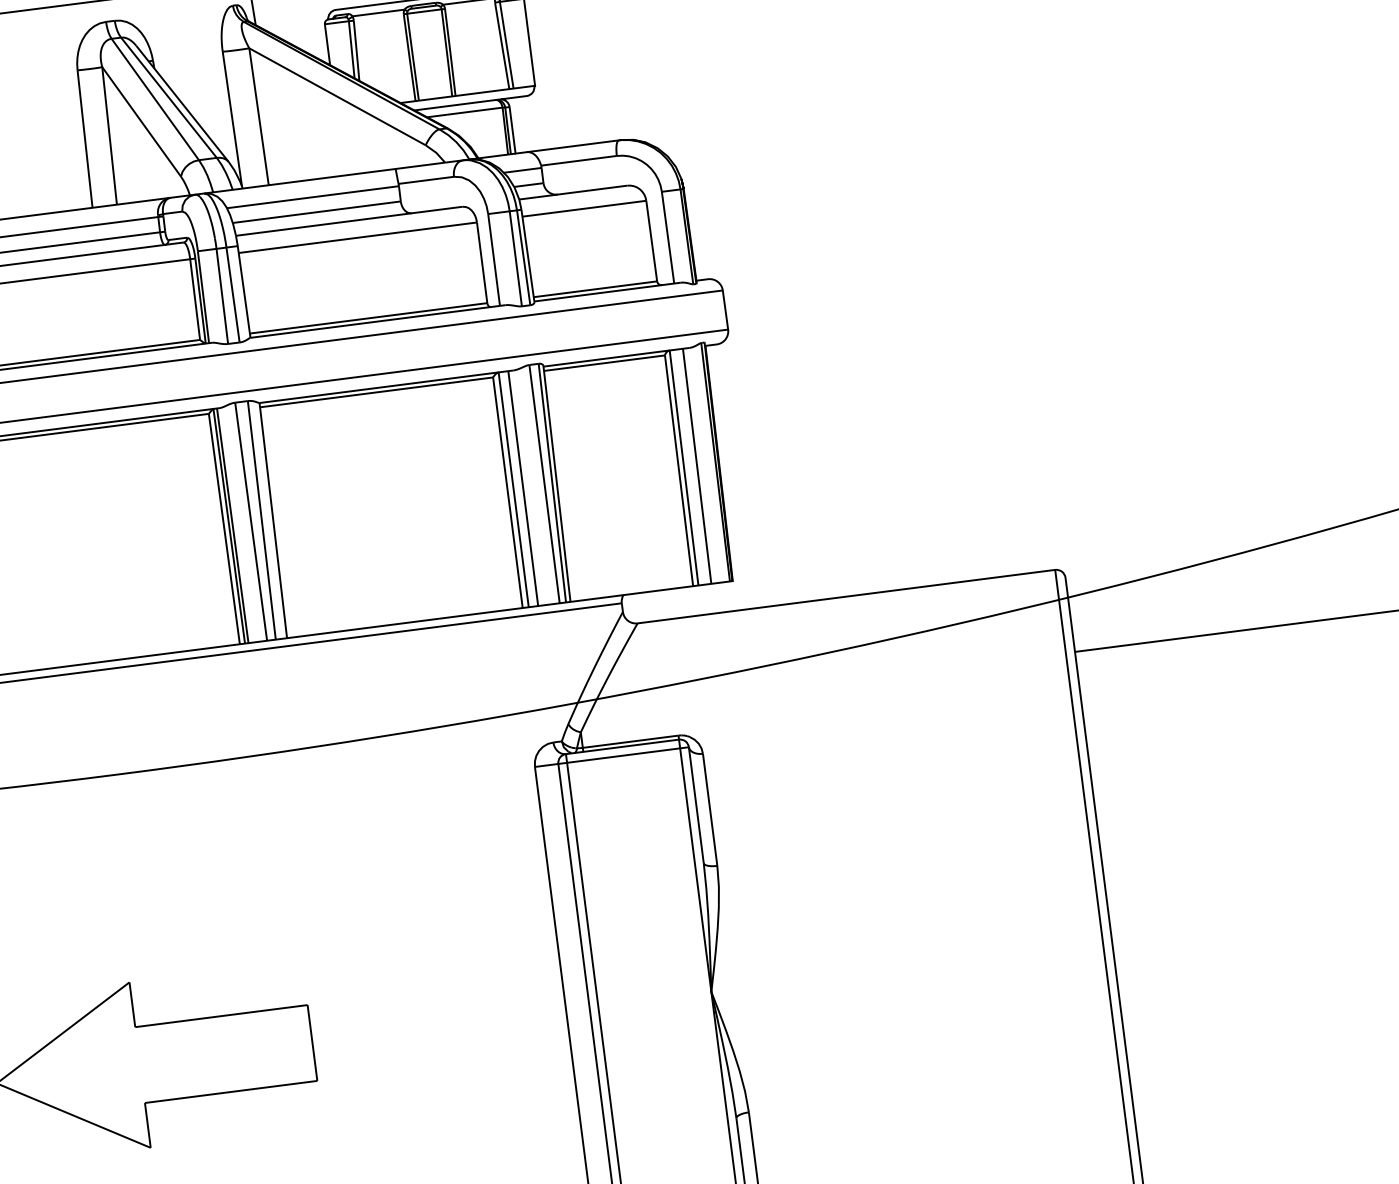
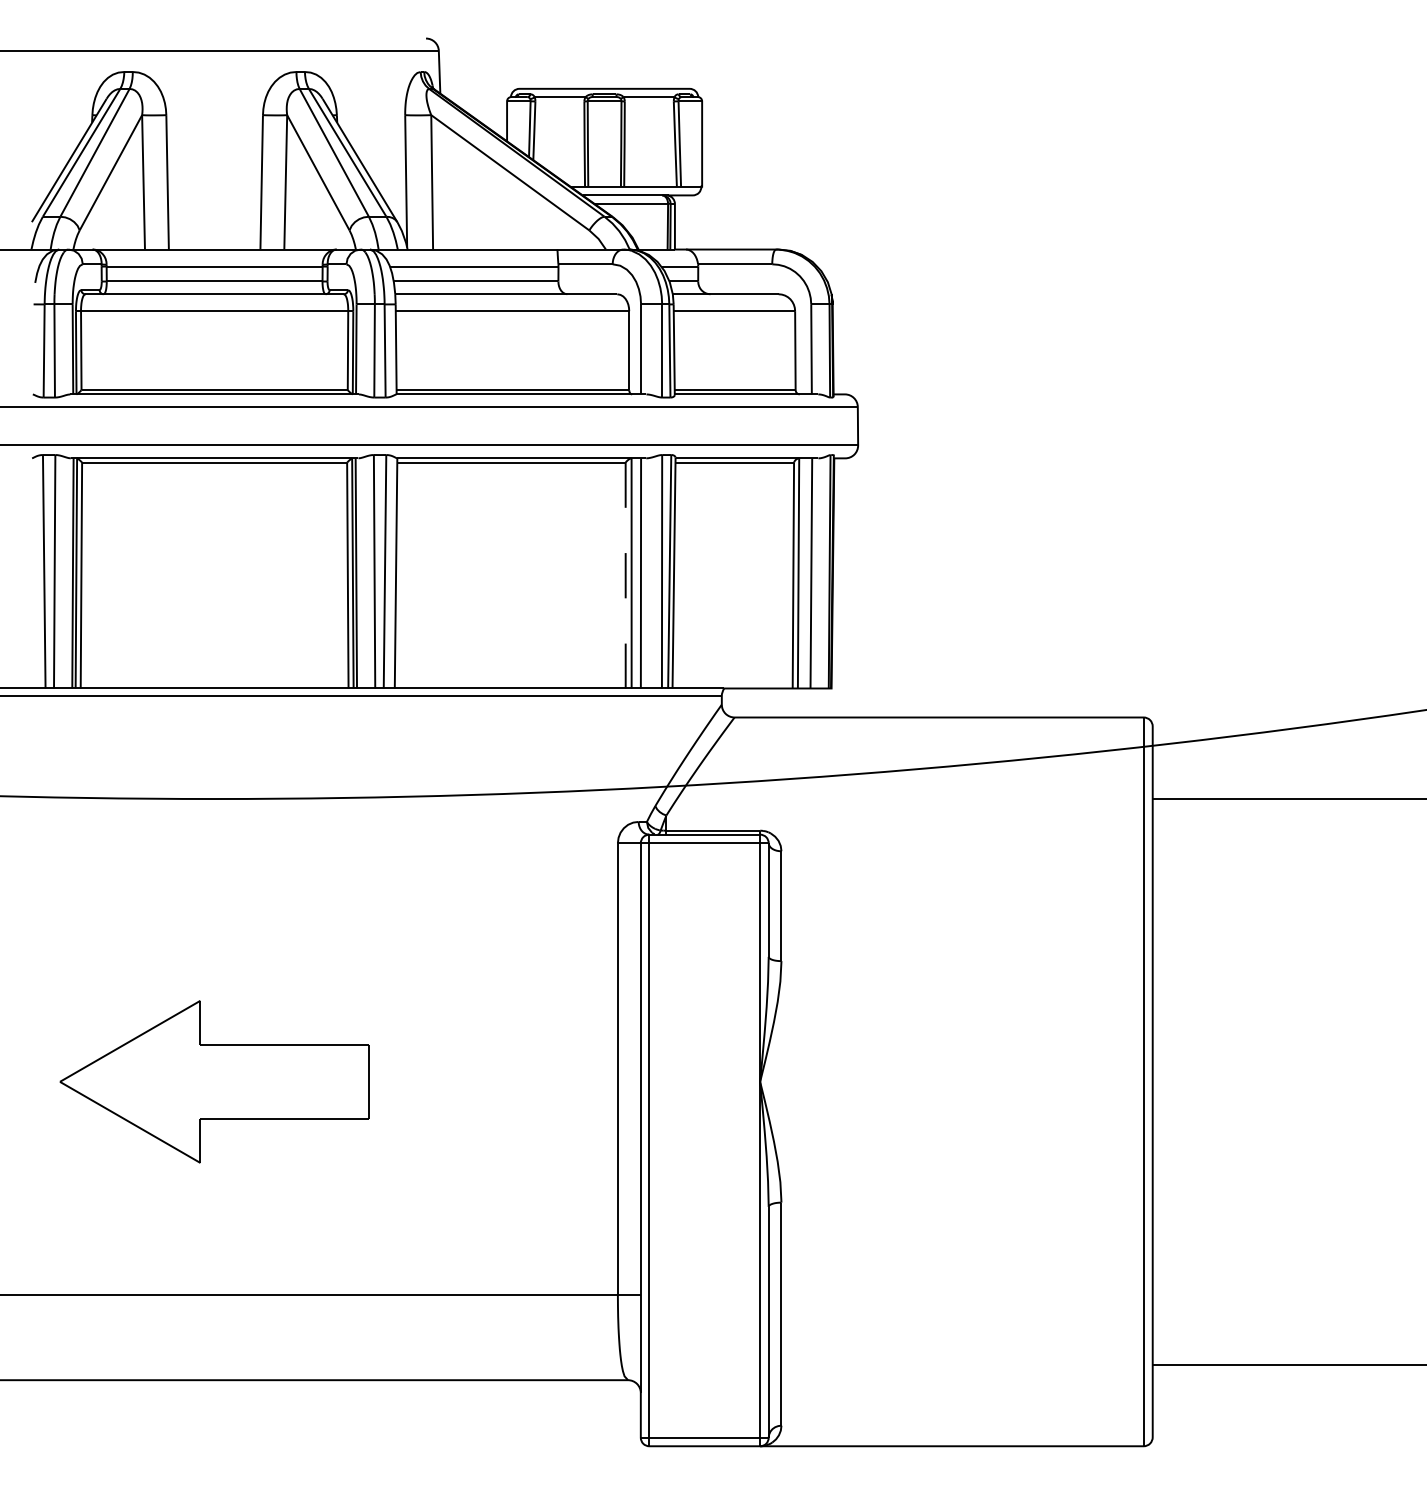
line: (507, 492) -> (625, 575), solid -> dashed

